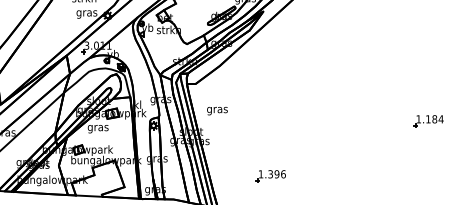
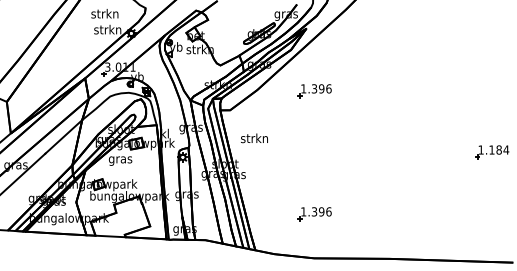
text: (86, 13) -> (107, 30), gras -> strkn
part: (270, 67) -> (314, 91), added
text: (217, 109) -> (254, 139), gras -> strkn

